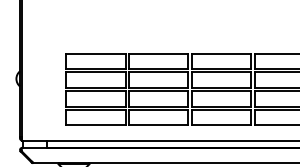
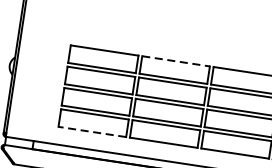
line: (158, 53) -> (175, 61), solid -> dashed
line: (96, 125) -> (92, 132), solid -> dashed

